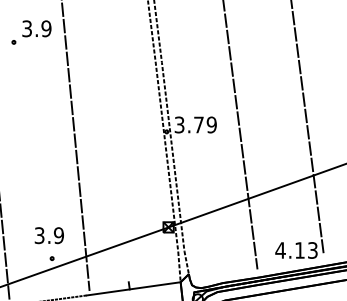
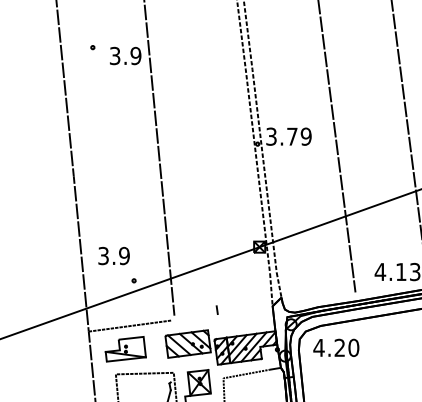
text: (36, 28) -> (125, 55), moved
text: (48, 236) -> (113, 256), moved
line: (133, 288) -> (221, 313), removed

